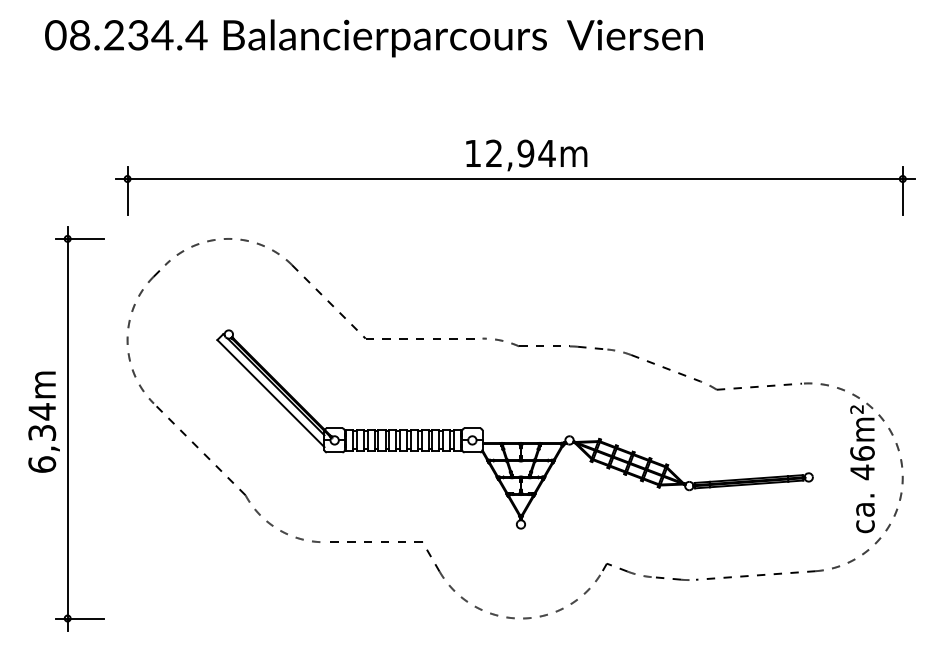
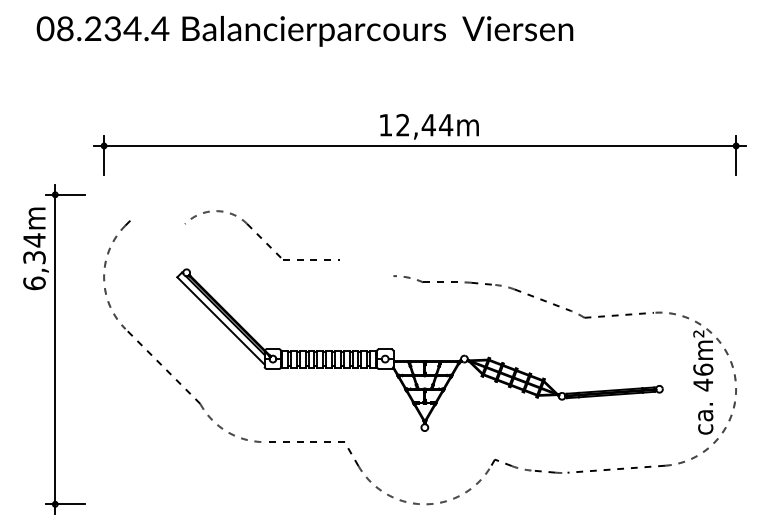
text: (525, 153) -> (428, 125), 12,94m -> 12,44m
part: (319, 288) -> (260, 235), size x0.6
text: (43, 421) -> (35, 248), moved

